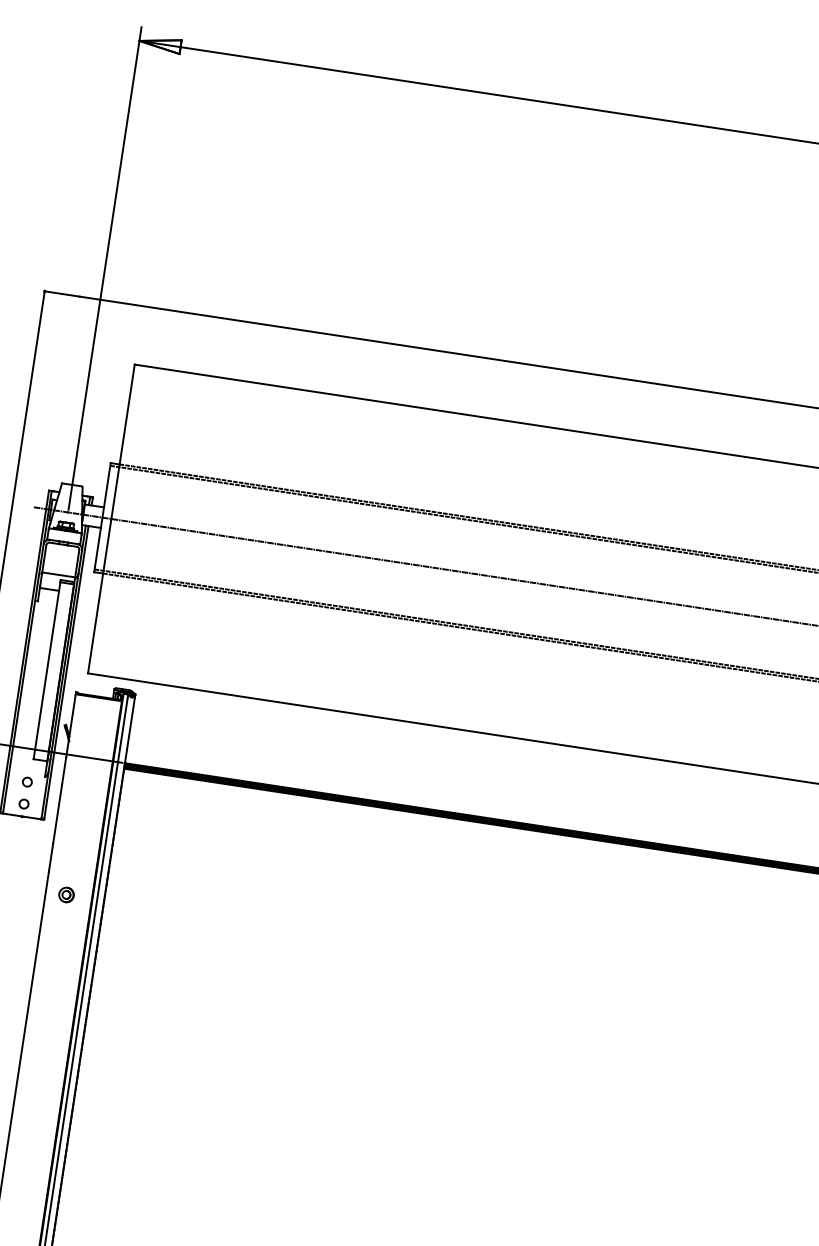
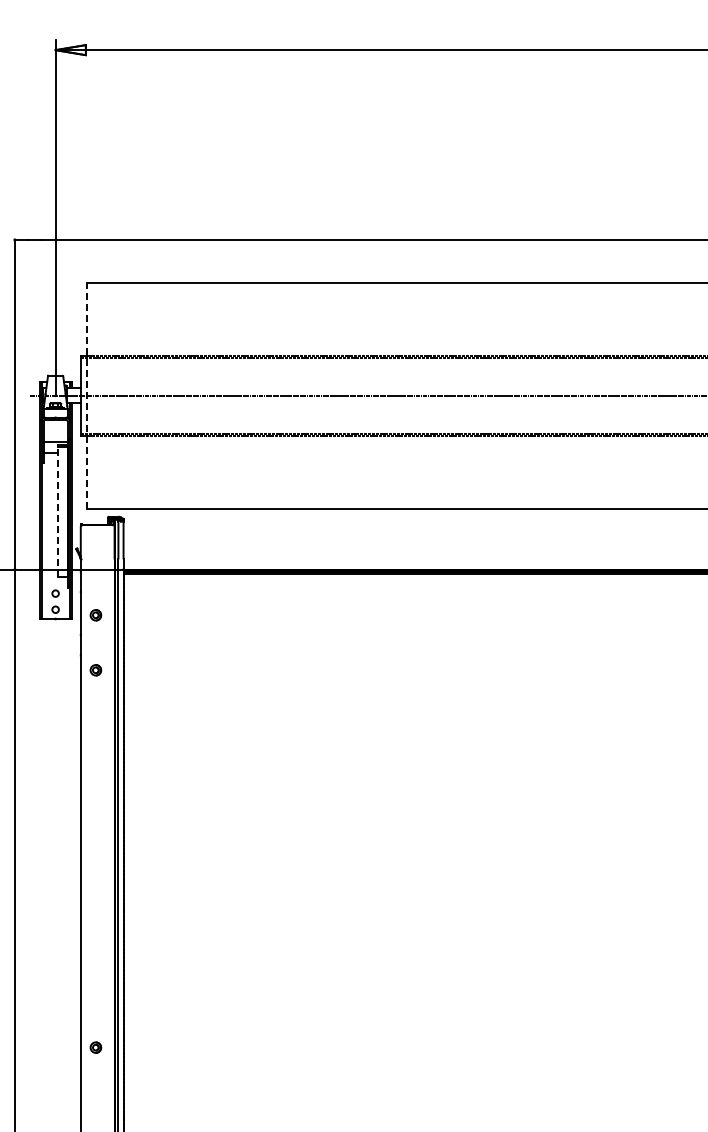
line: (111, 518) -> (87, 395), solid -> dashed
line: (46, 670) -> (57, 511), solid -> dashed
part: (77, 820) -> (95, 615), added

